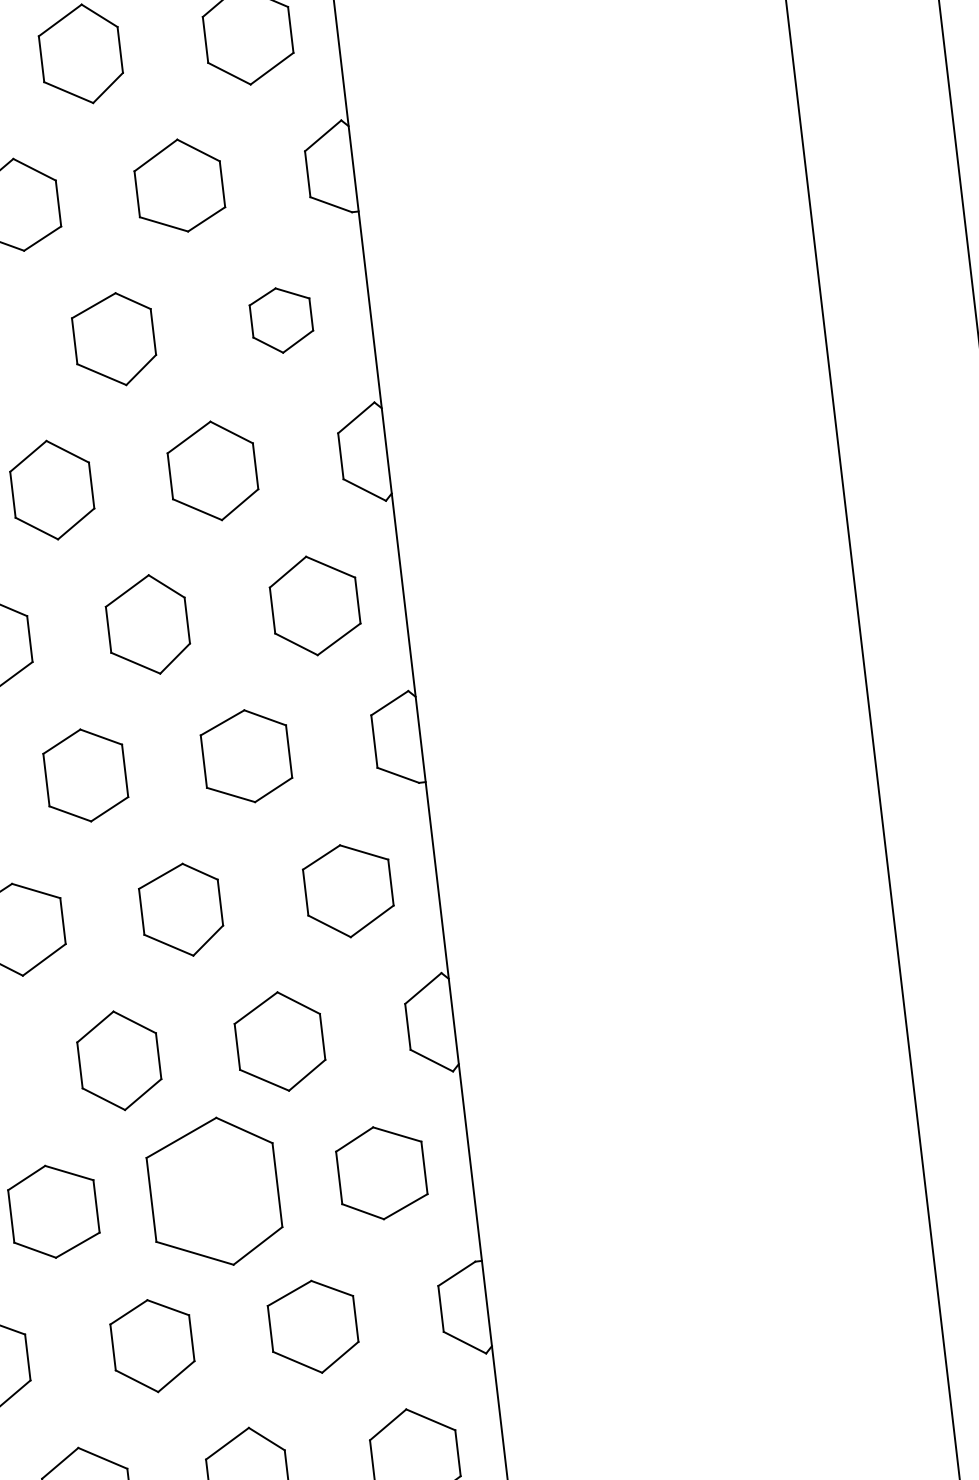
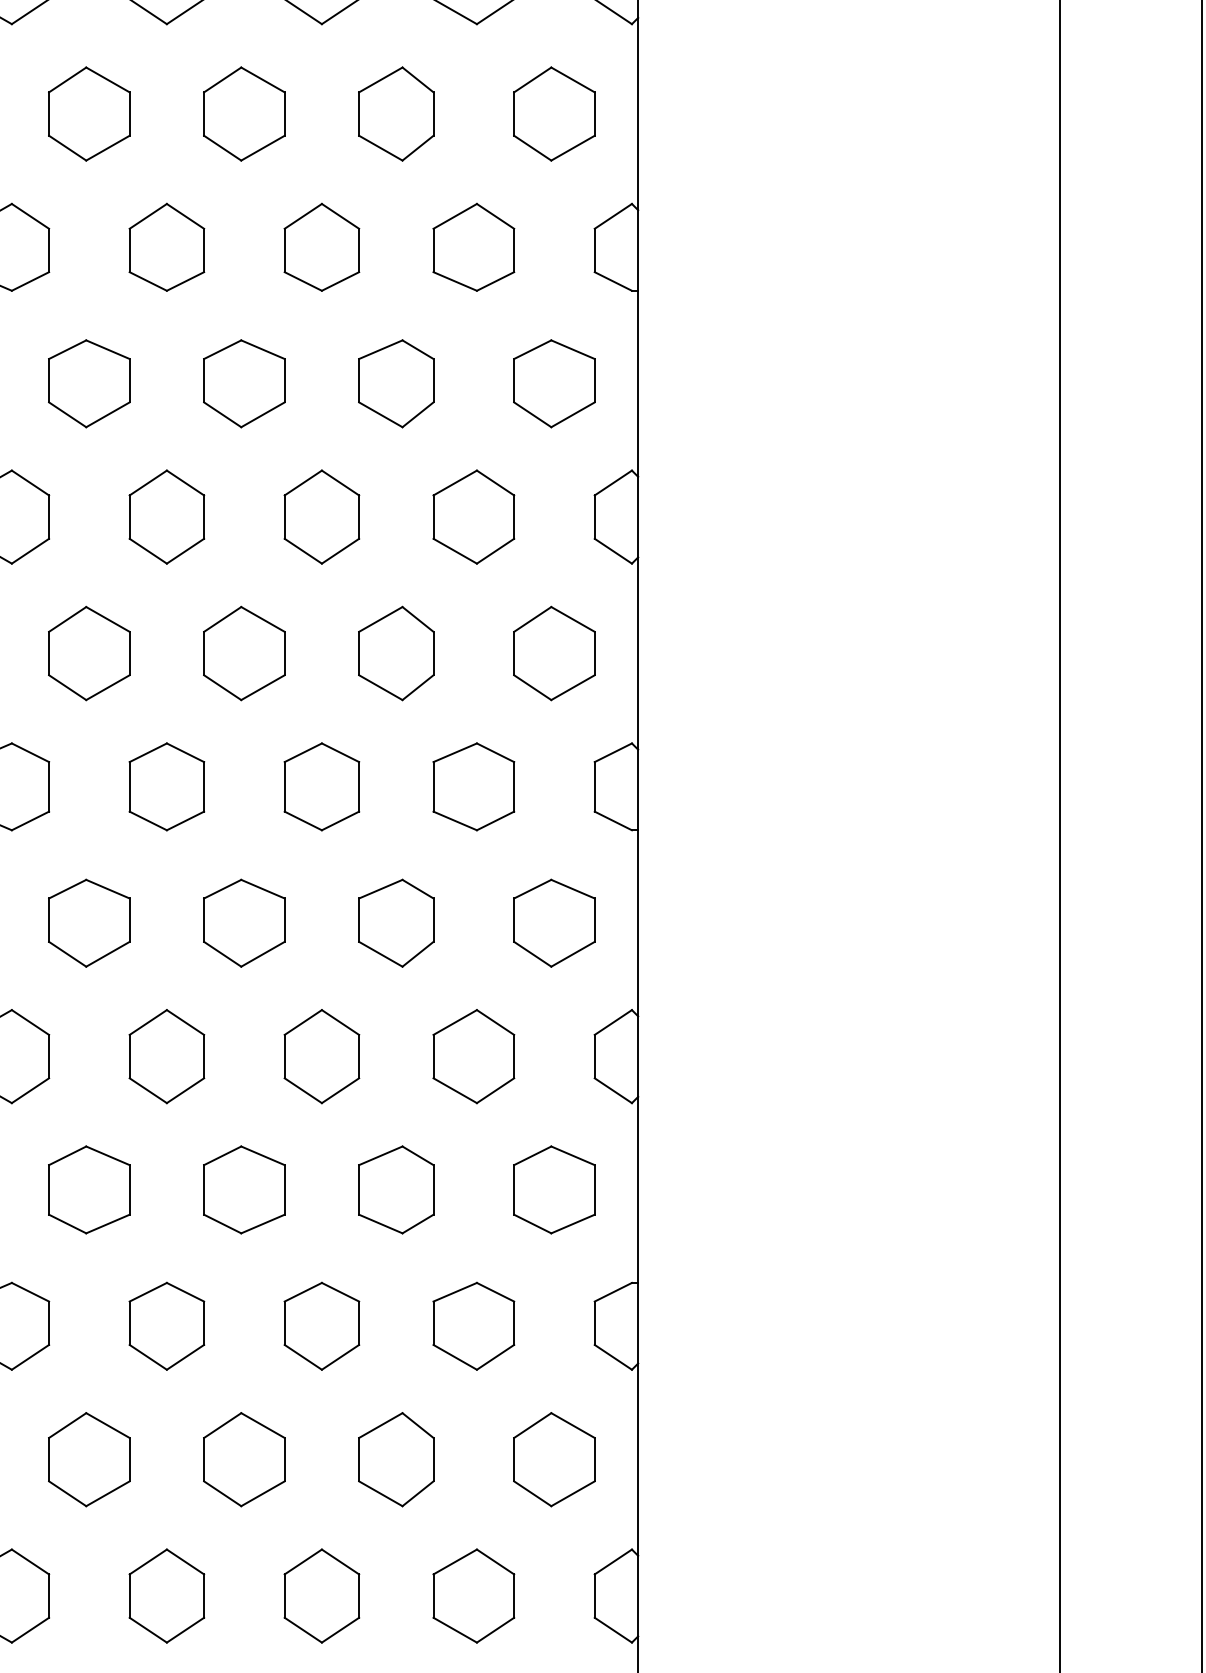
part: (281, 319) -> (554, 383), size x1.43
part: (214, 1192) -> (396, 1189), size x0.62

